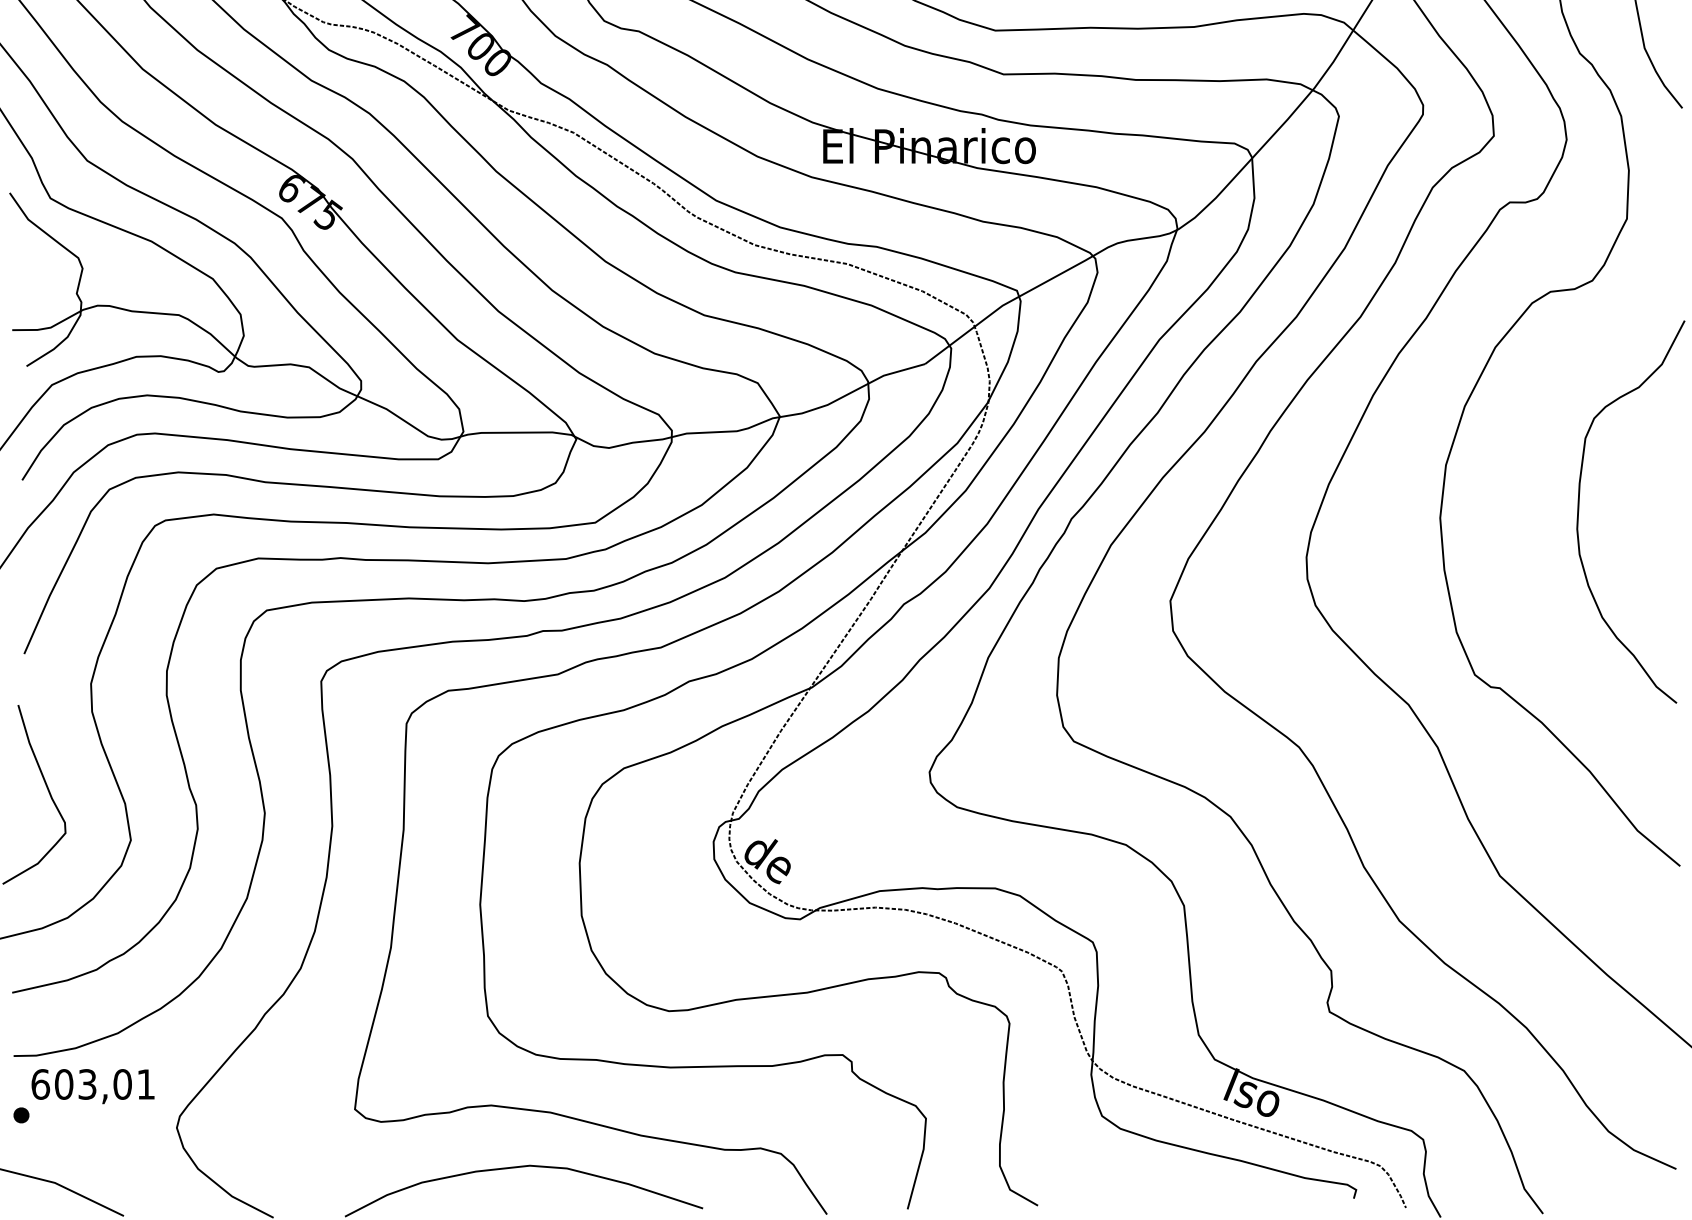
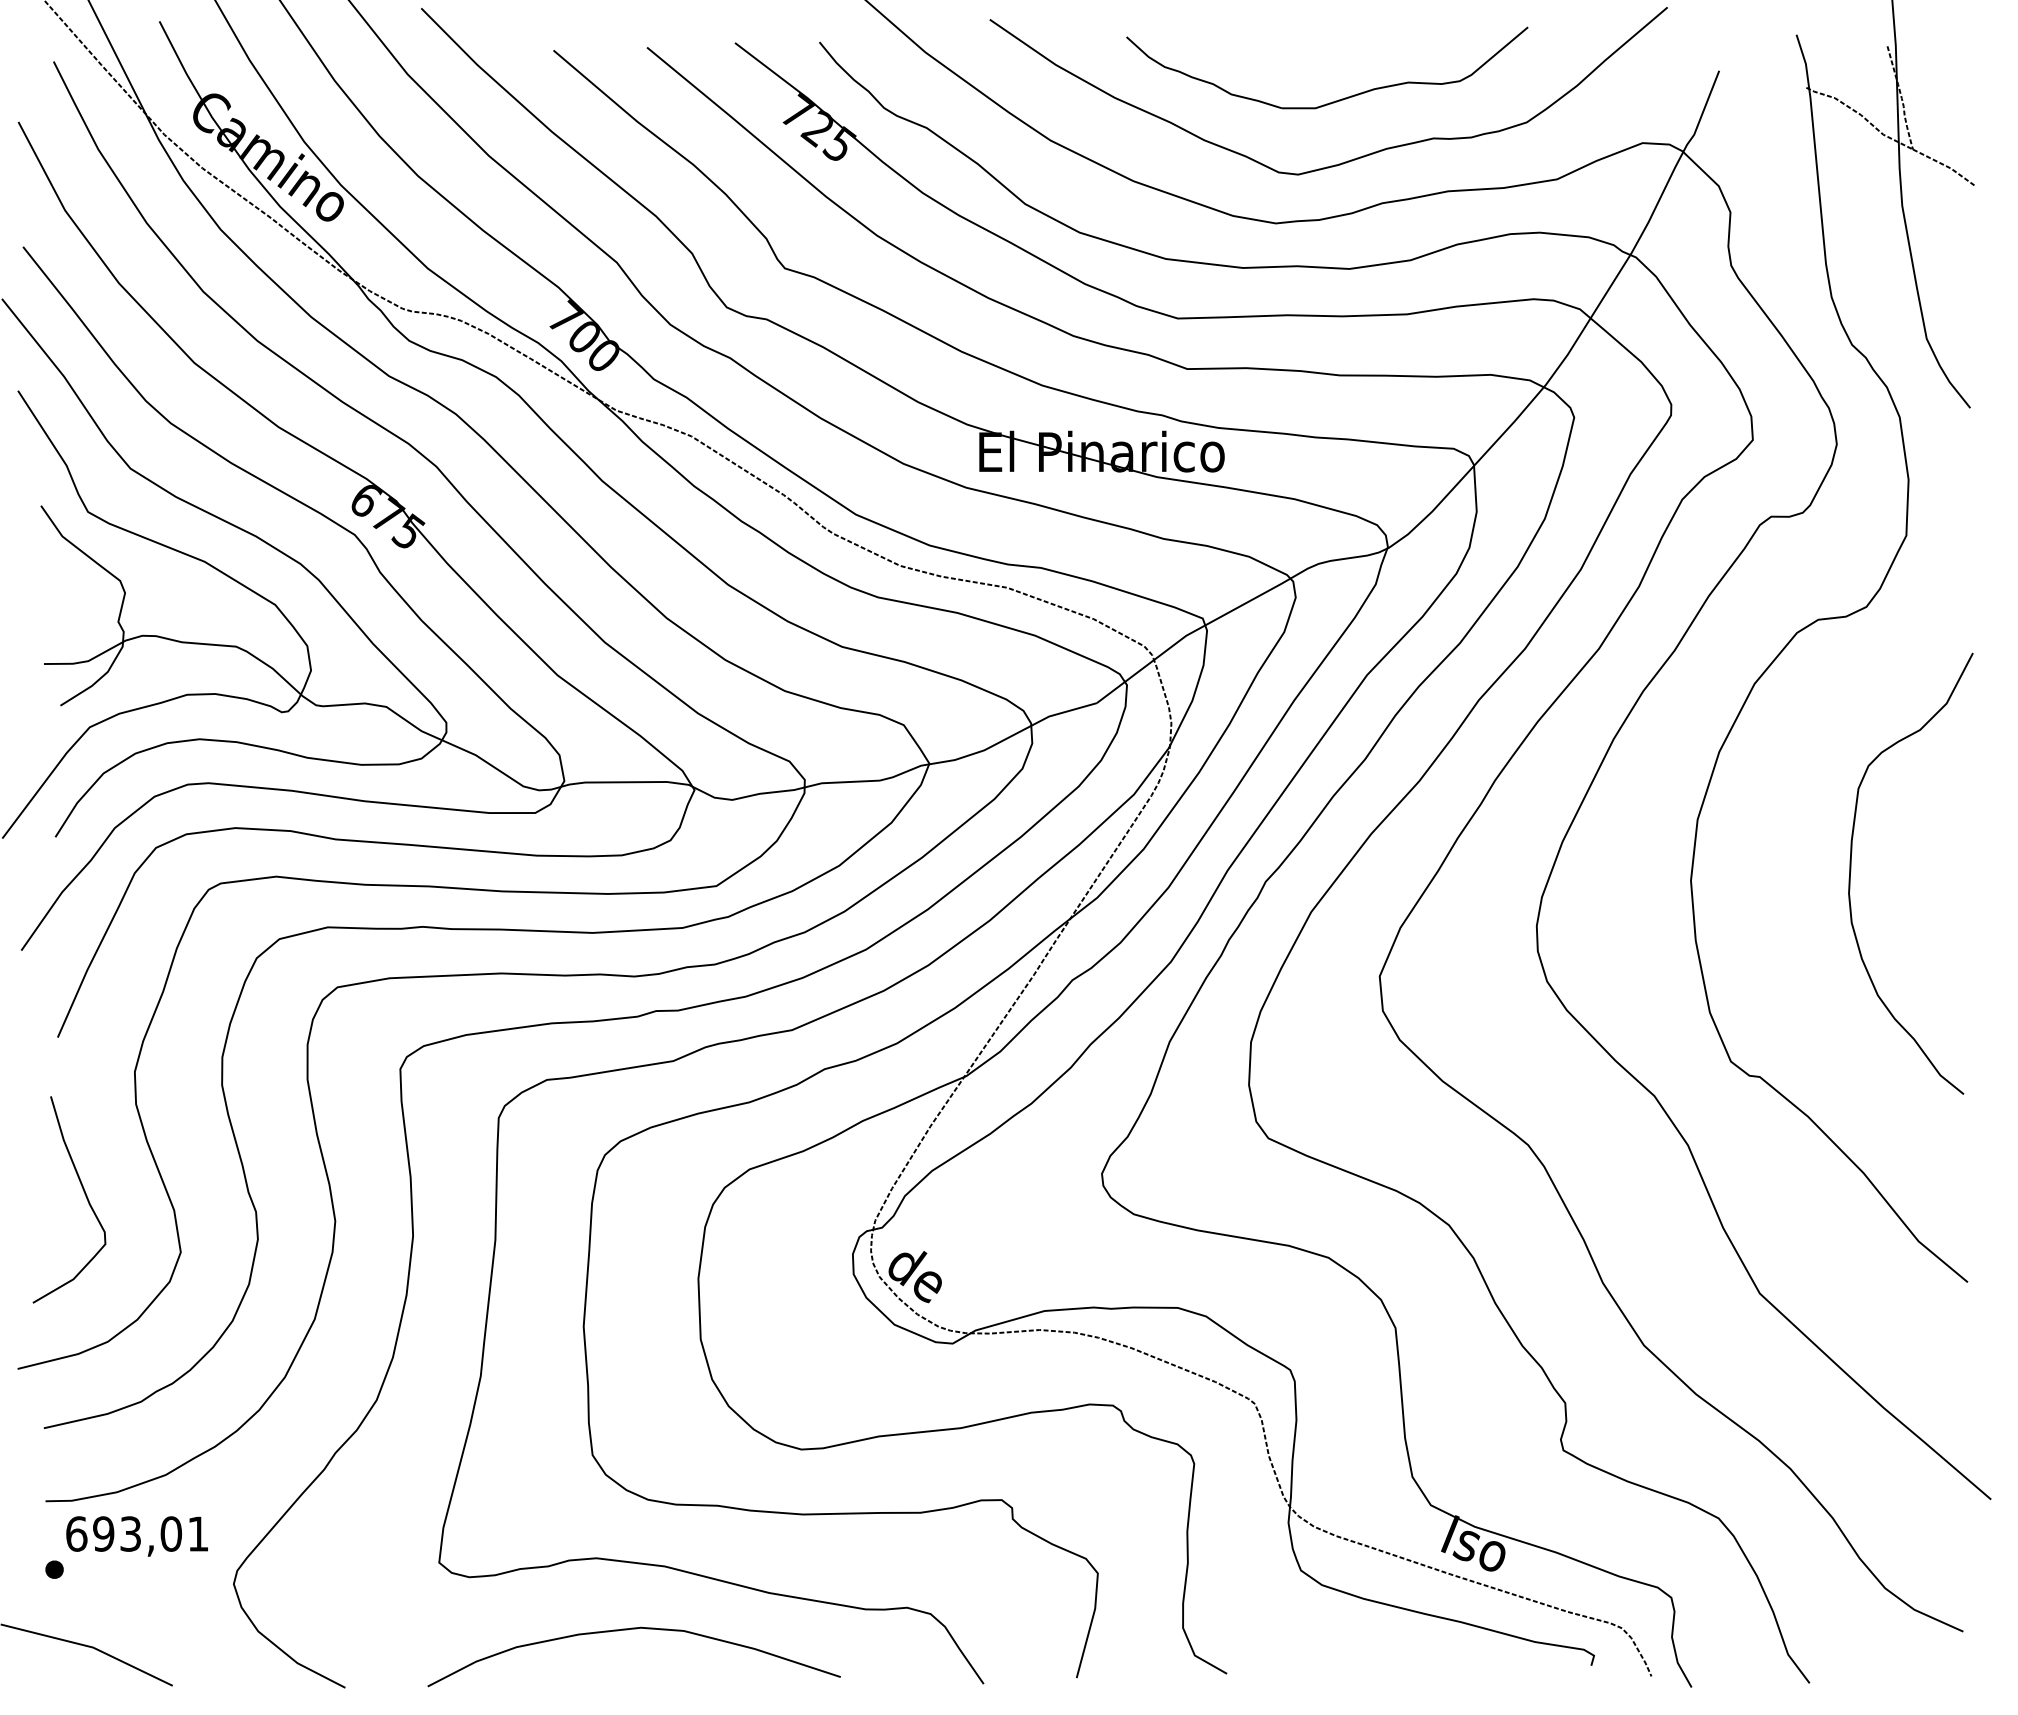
text: (63, 1083) -> (103, 1533), 603,01 -> 693,01

